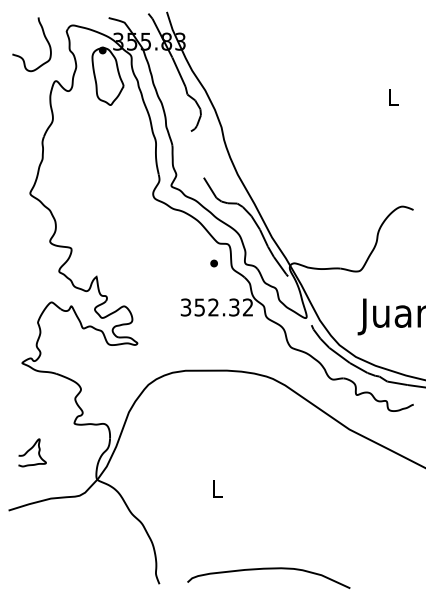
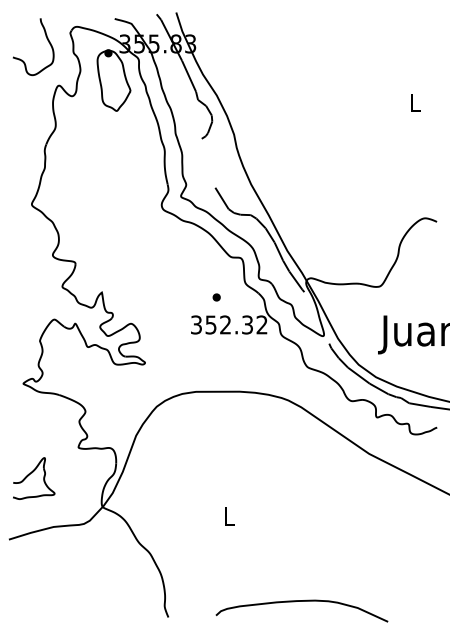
part: (213, 263) -> (216, 297), moved
part: (32, 452) -> (34, 478), size x1.43
curve: (268, 569) -> (301, 601), moved

